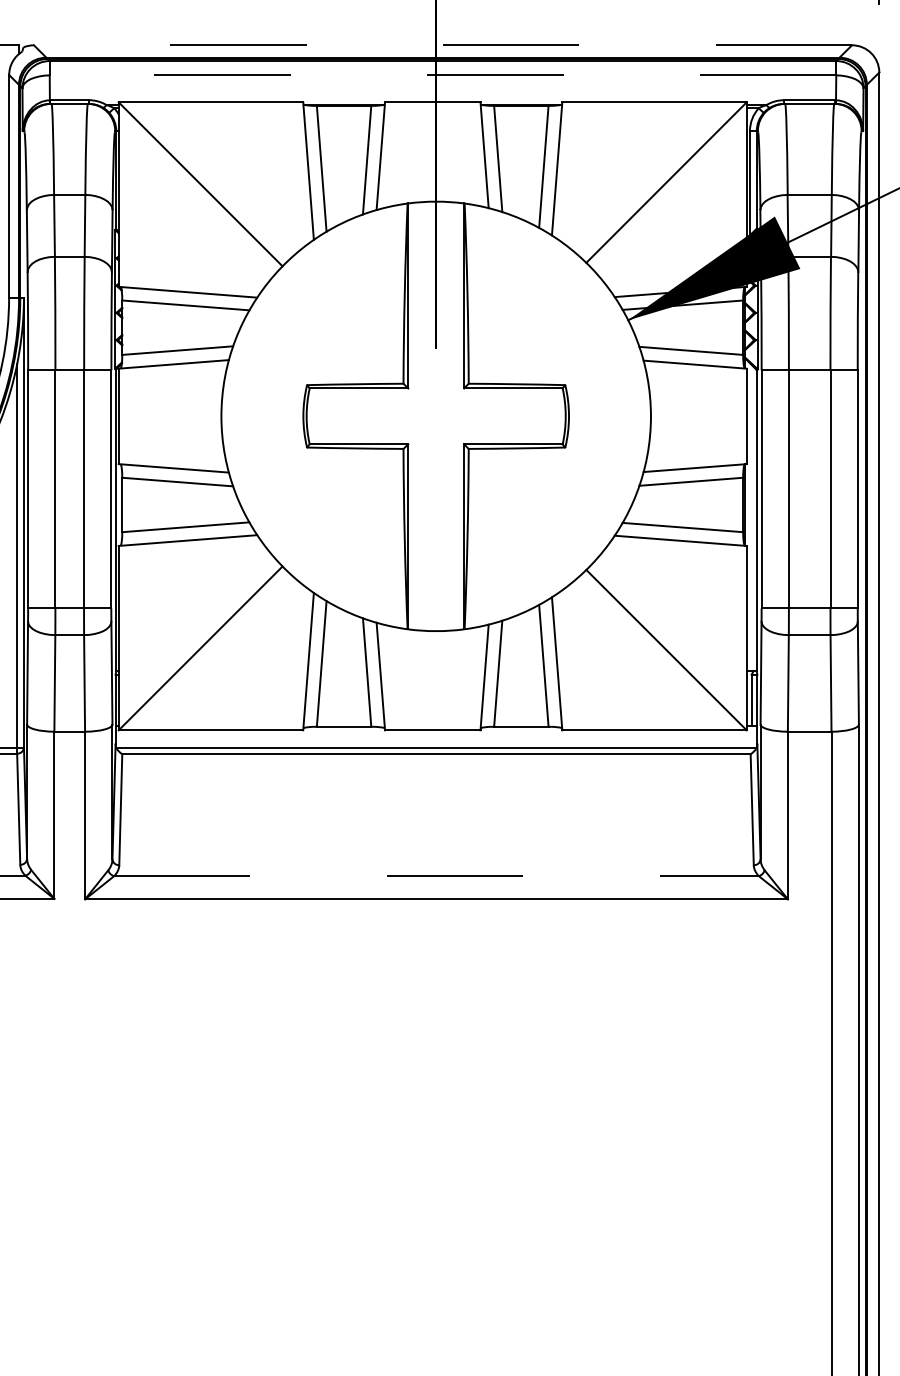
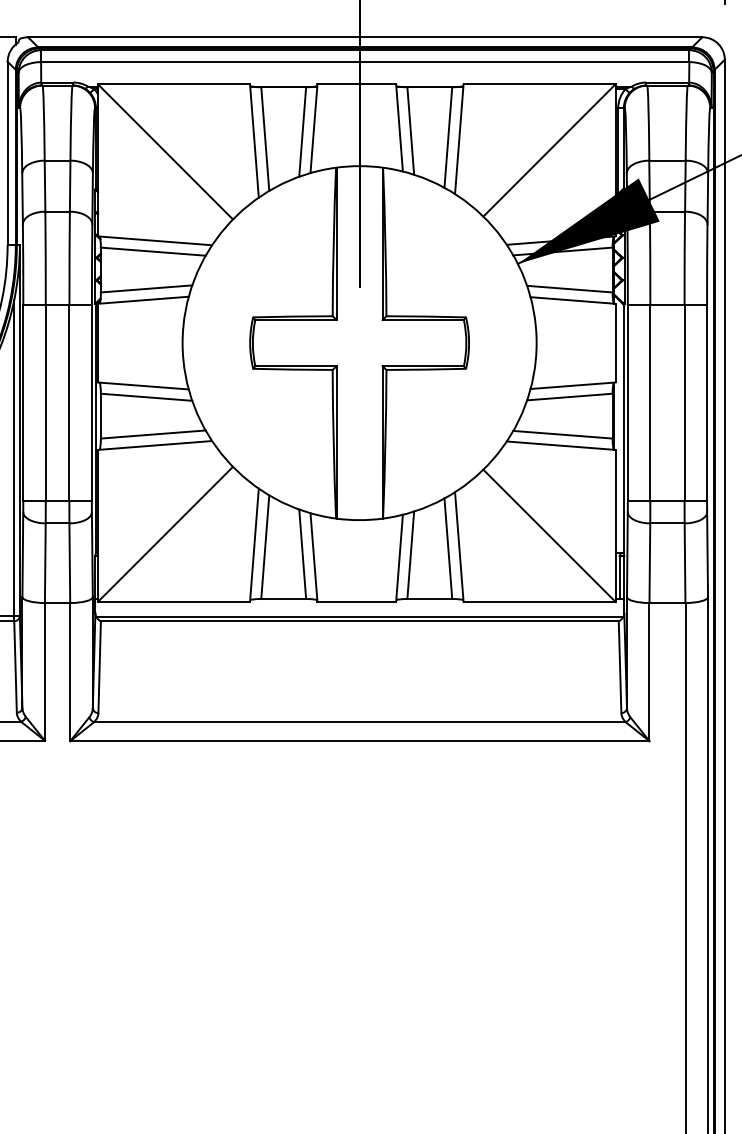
line: (442, 45) -> (364, 37), dashed -> solid
line: (442, 75) -> (364, 62), dashed -> solid
line: (437, 876) -> (360, 722), dashed -> solid

